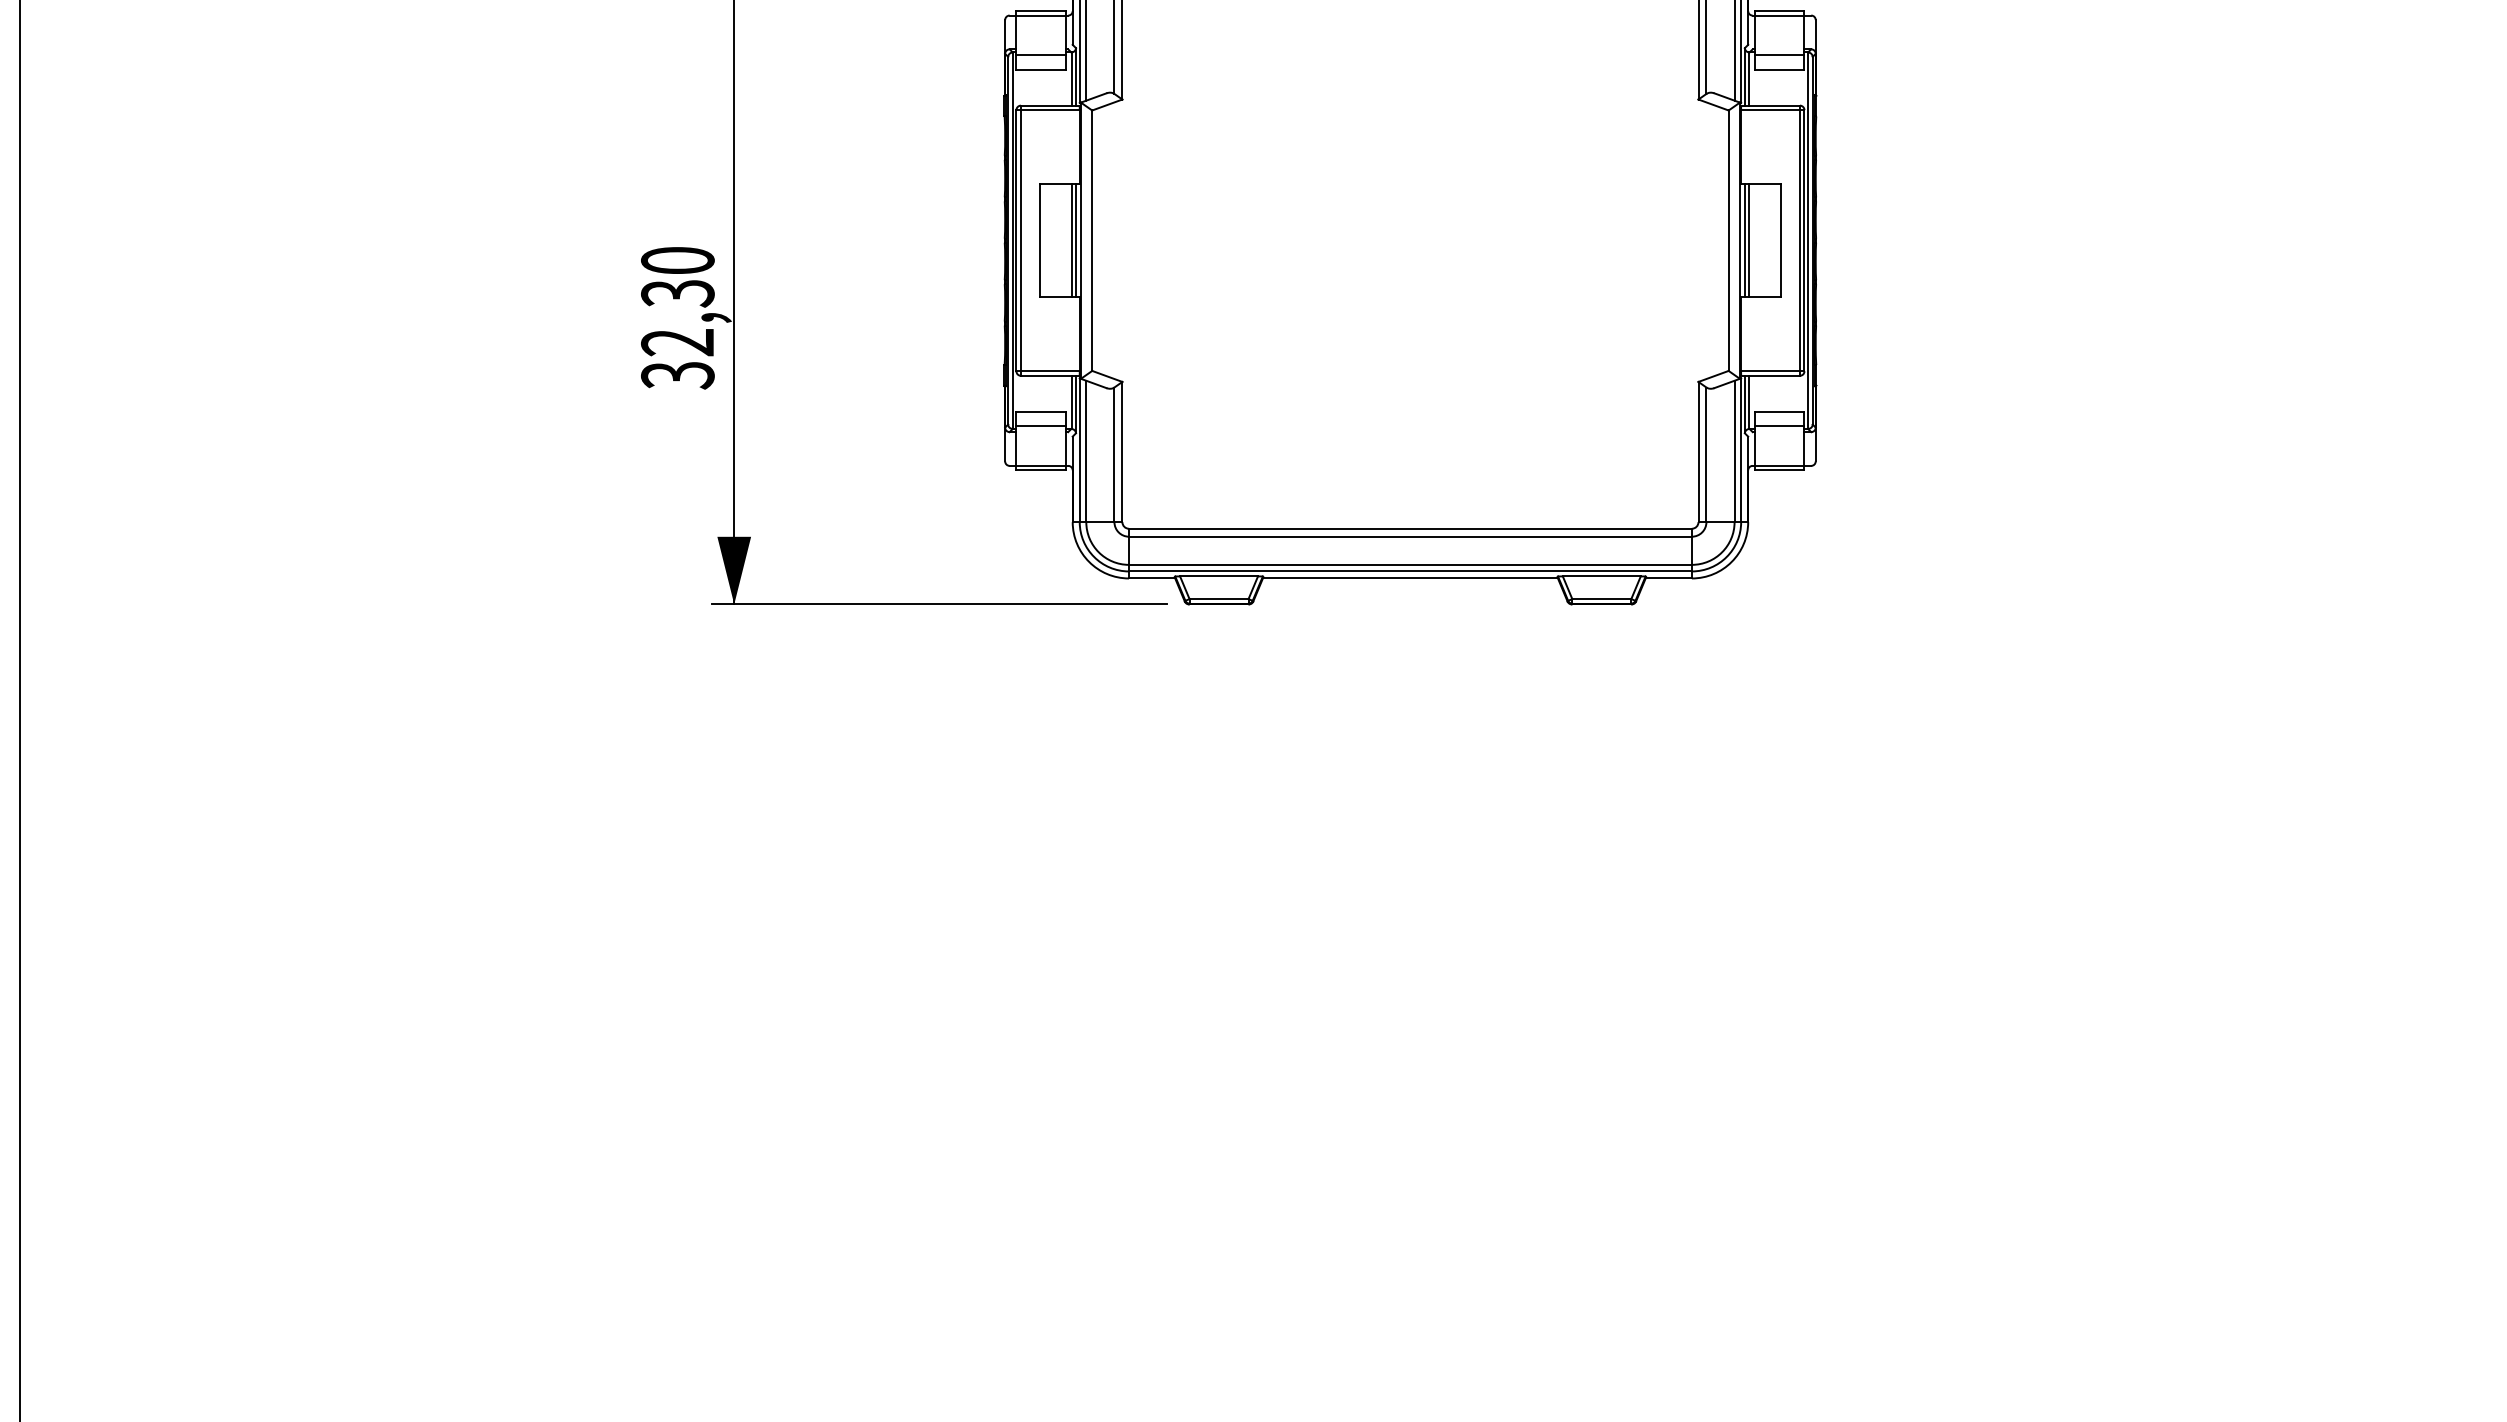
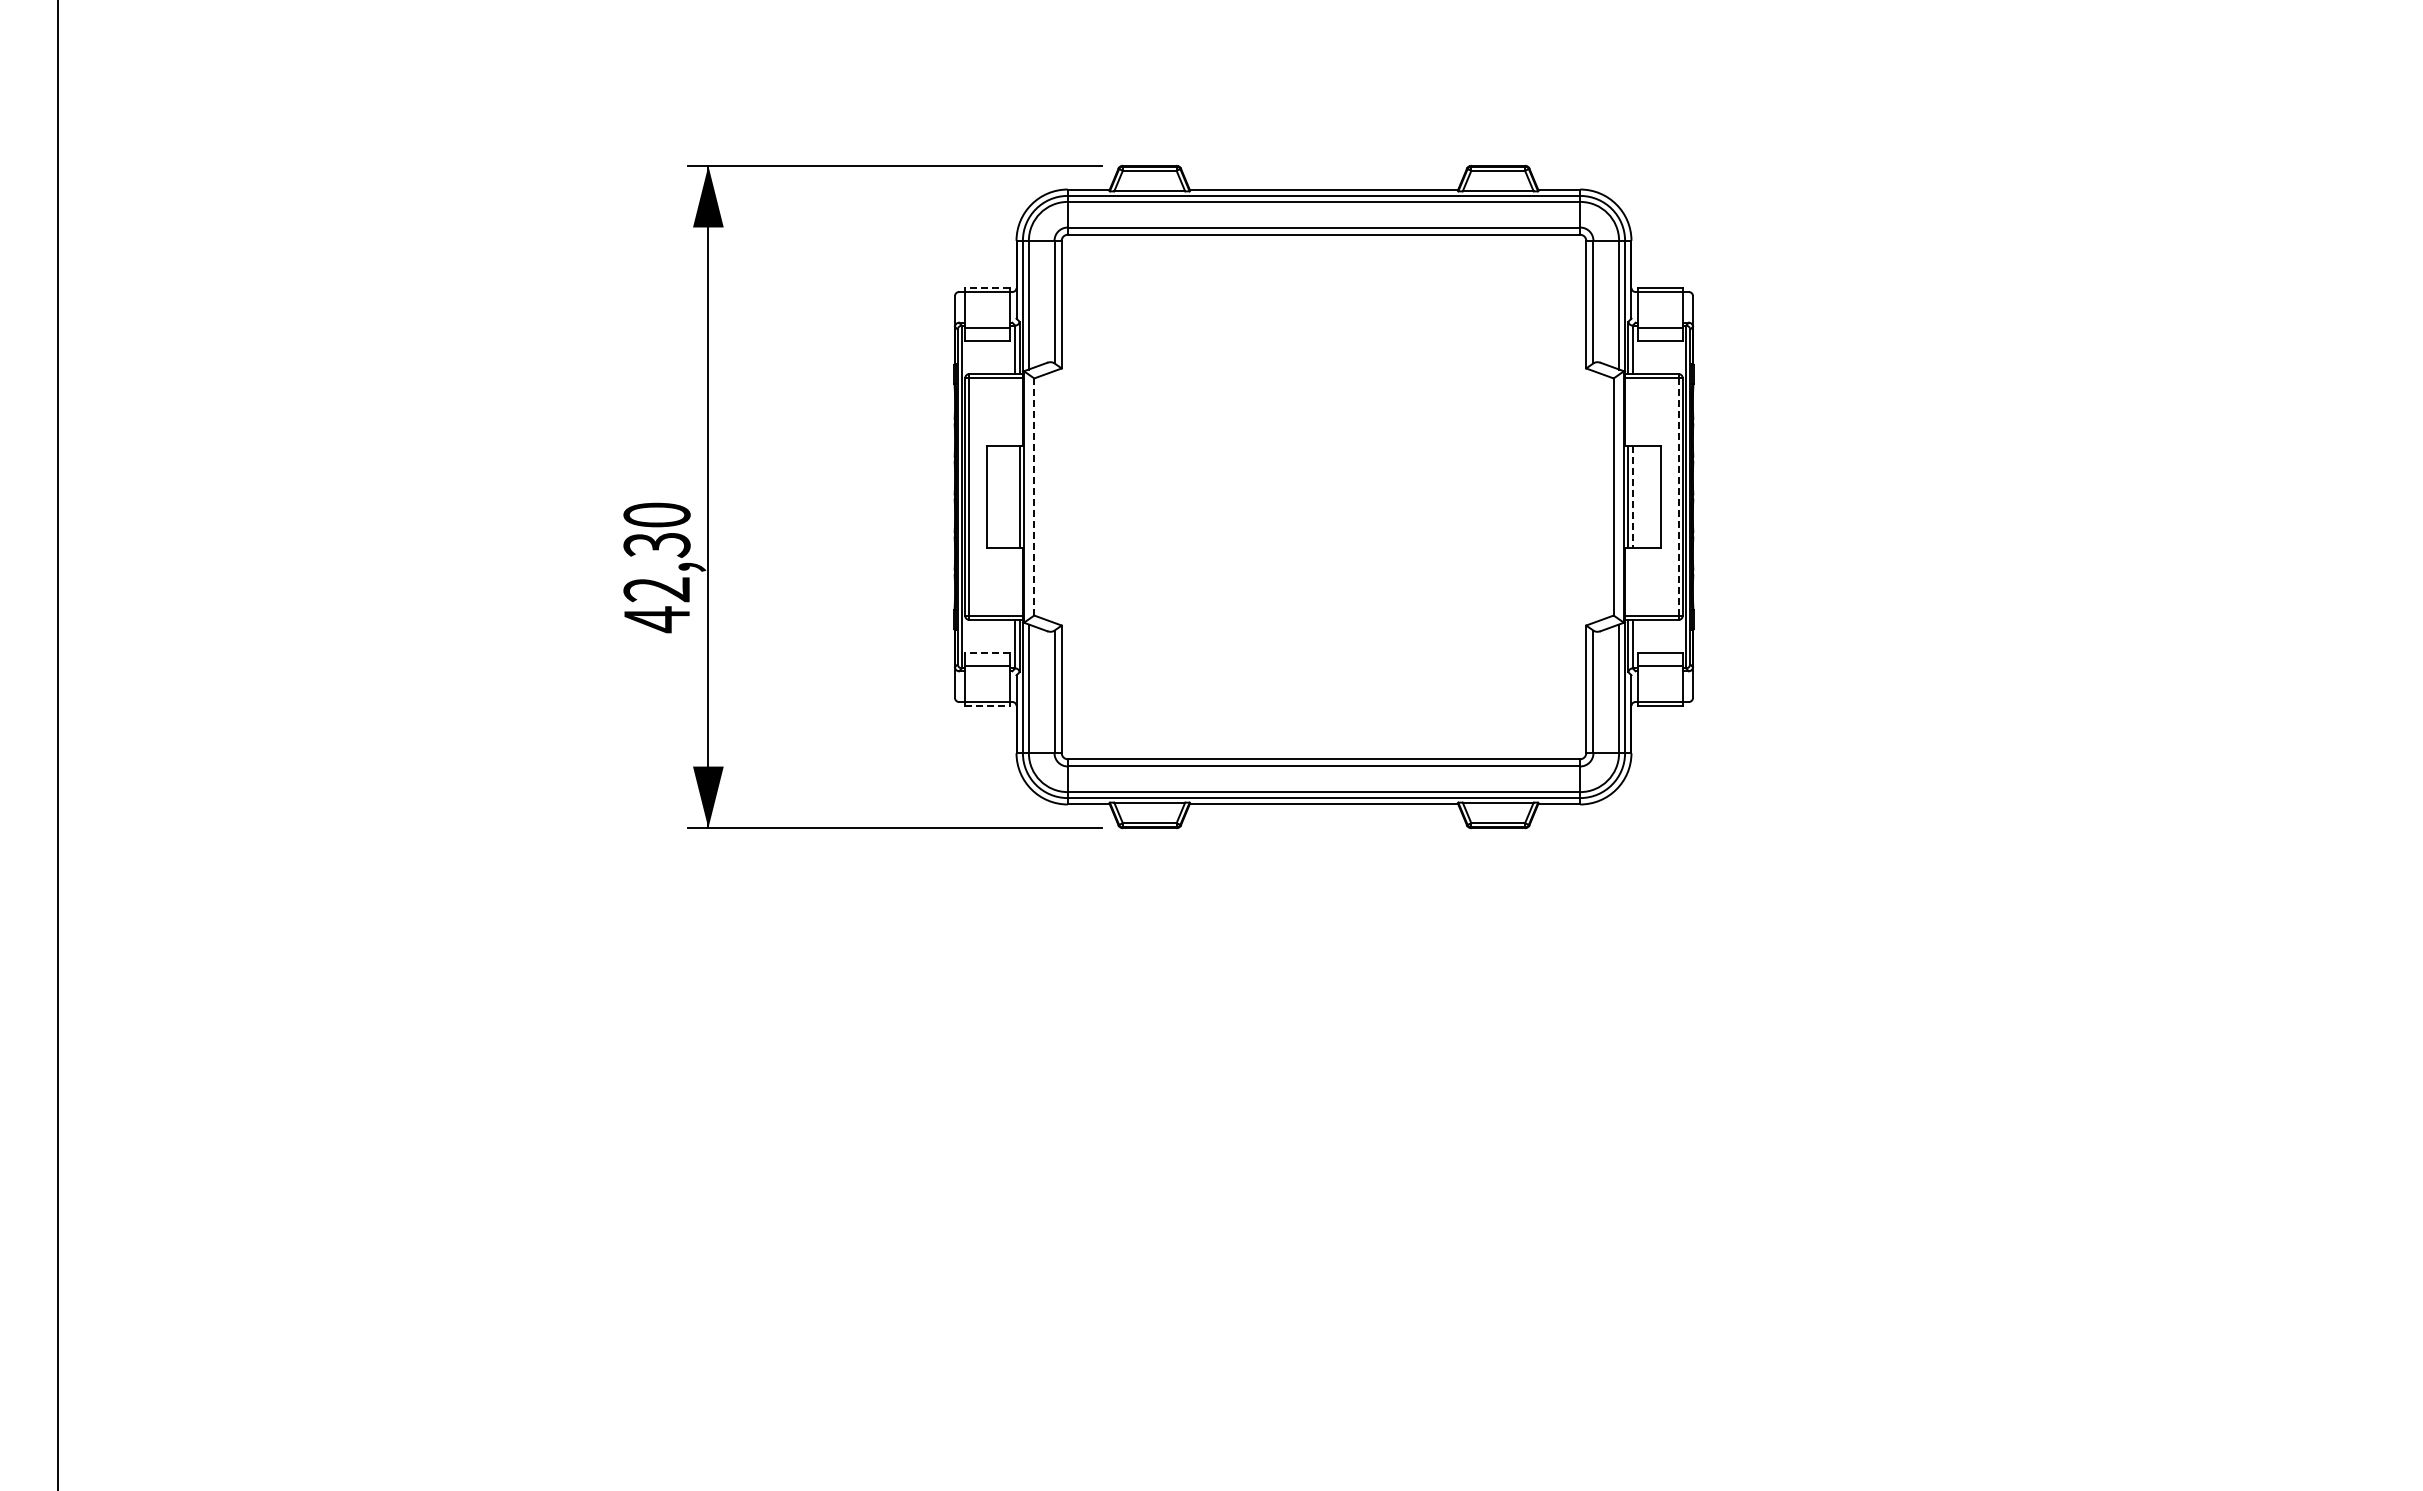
line: (1040, 10) -> (987, 287), solid -> dashed
line: (1071, 240) -> (1015, 496), removed
line: (1092, 241) -> (1034, 497), solid -> dashed
line: (1749, 241) -> (1632, 497), solid -> dashed
line: (1799, 241) -> (1678, 497), solid -> dashed
text: (677, 375) -> (656, 619), 32,30 -> 42,30
line: (1040, 411) -> (987, 652), solid -> dashed
line: (1040, 470) -> (987, 706), solid -> dashed

